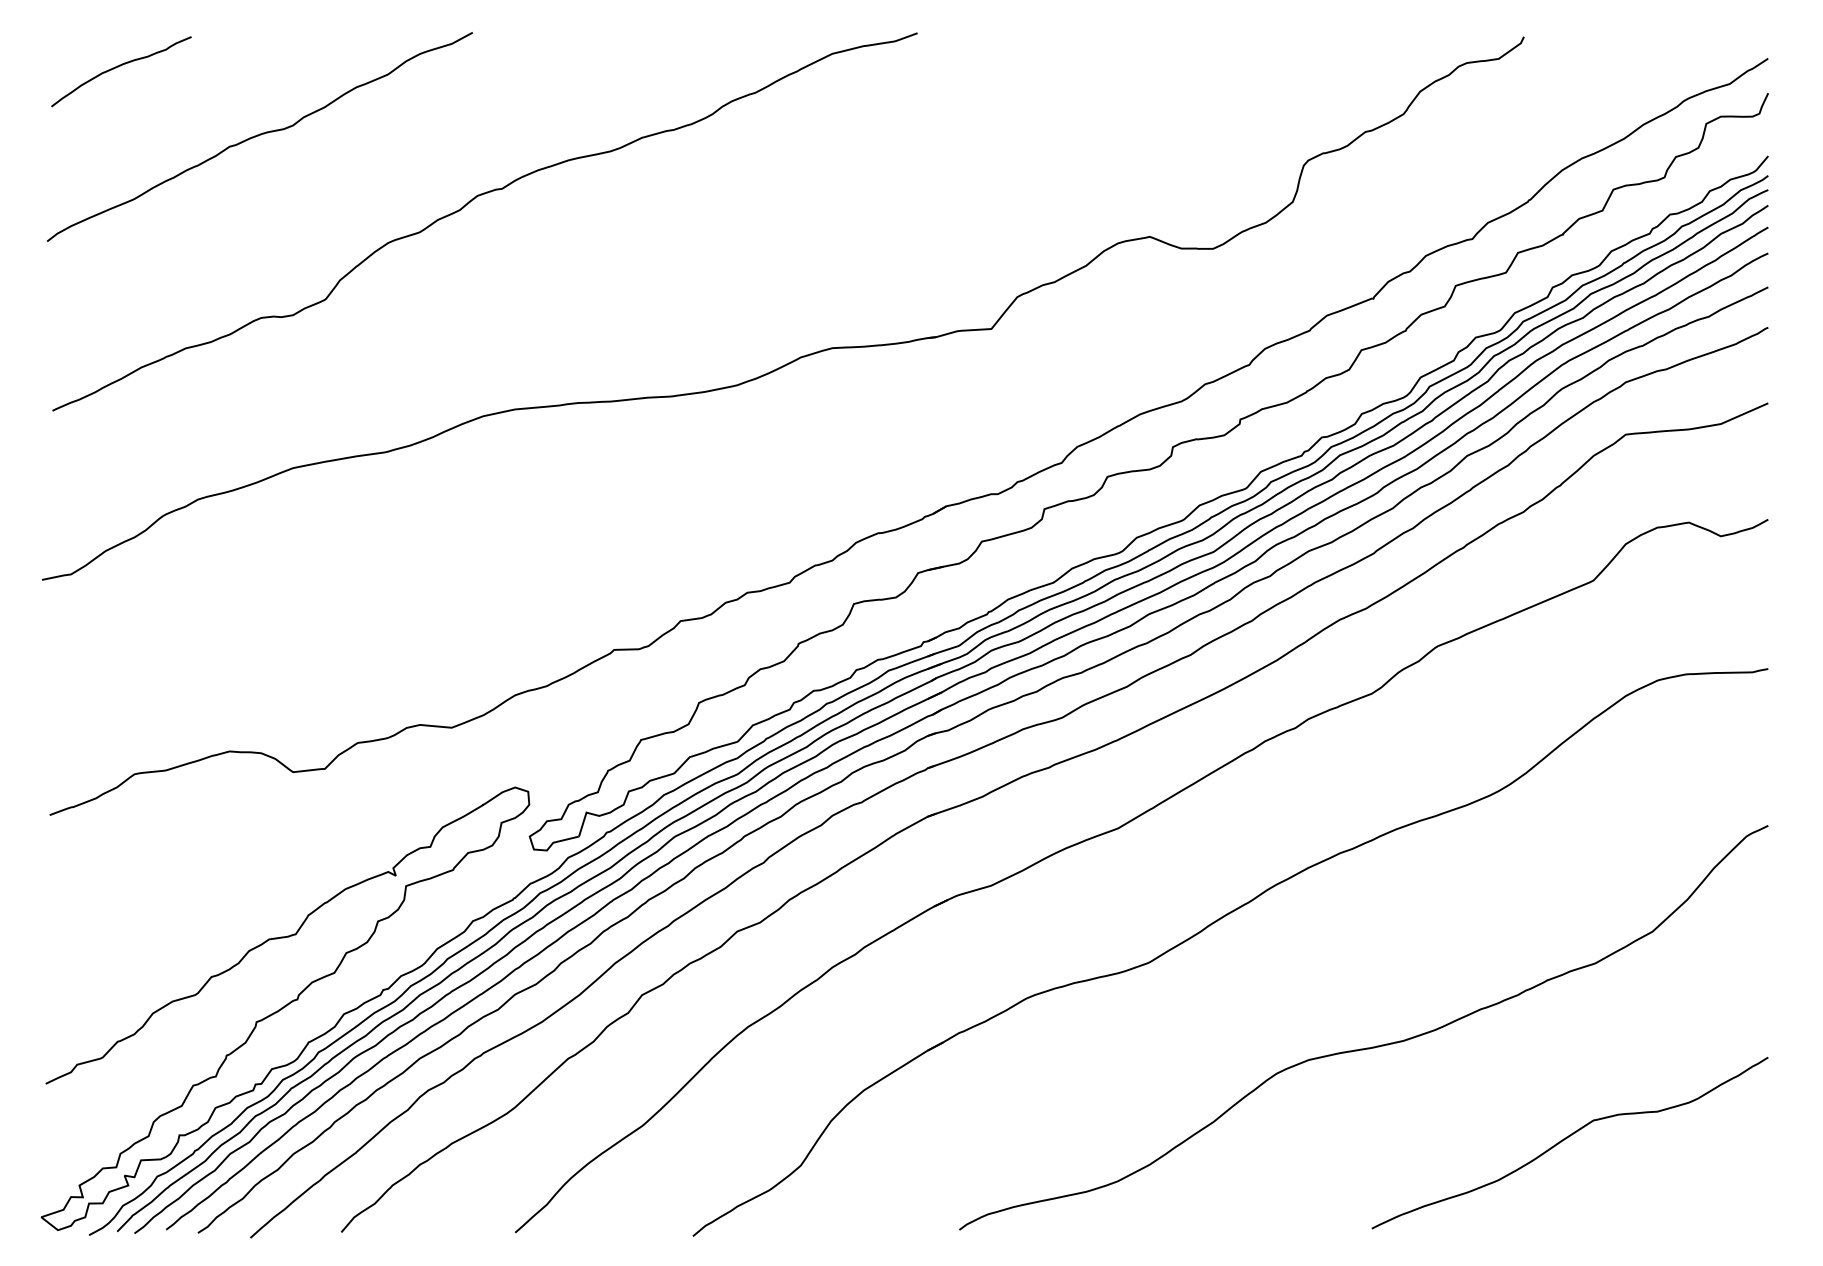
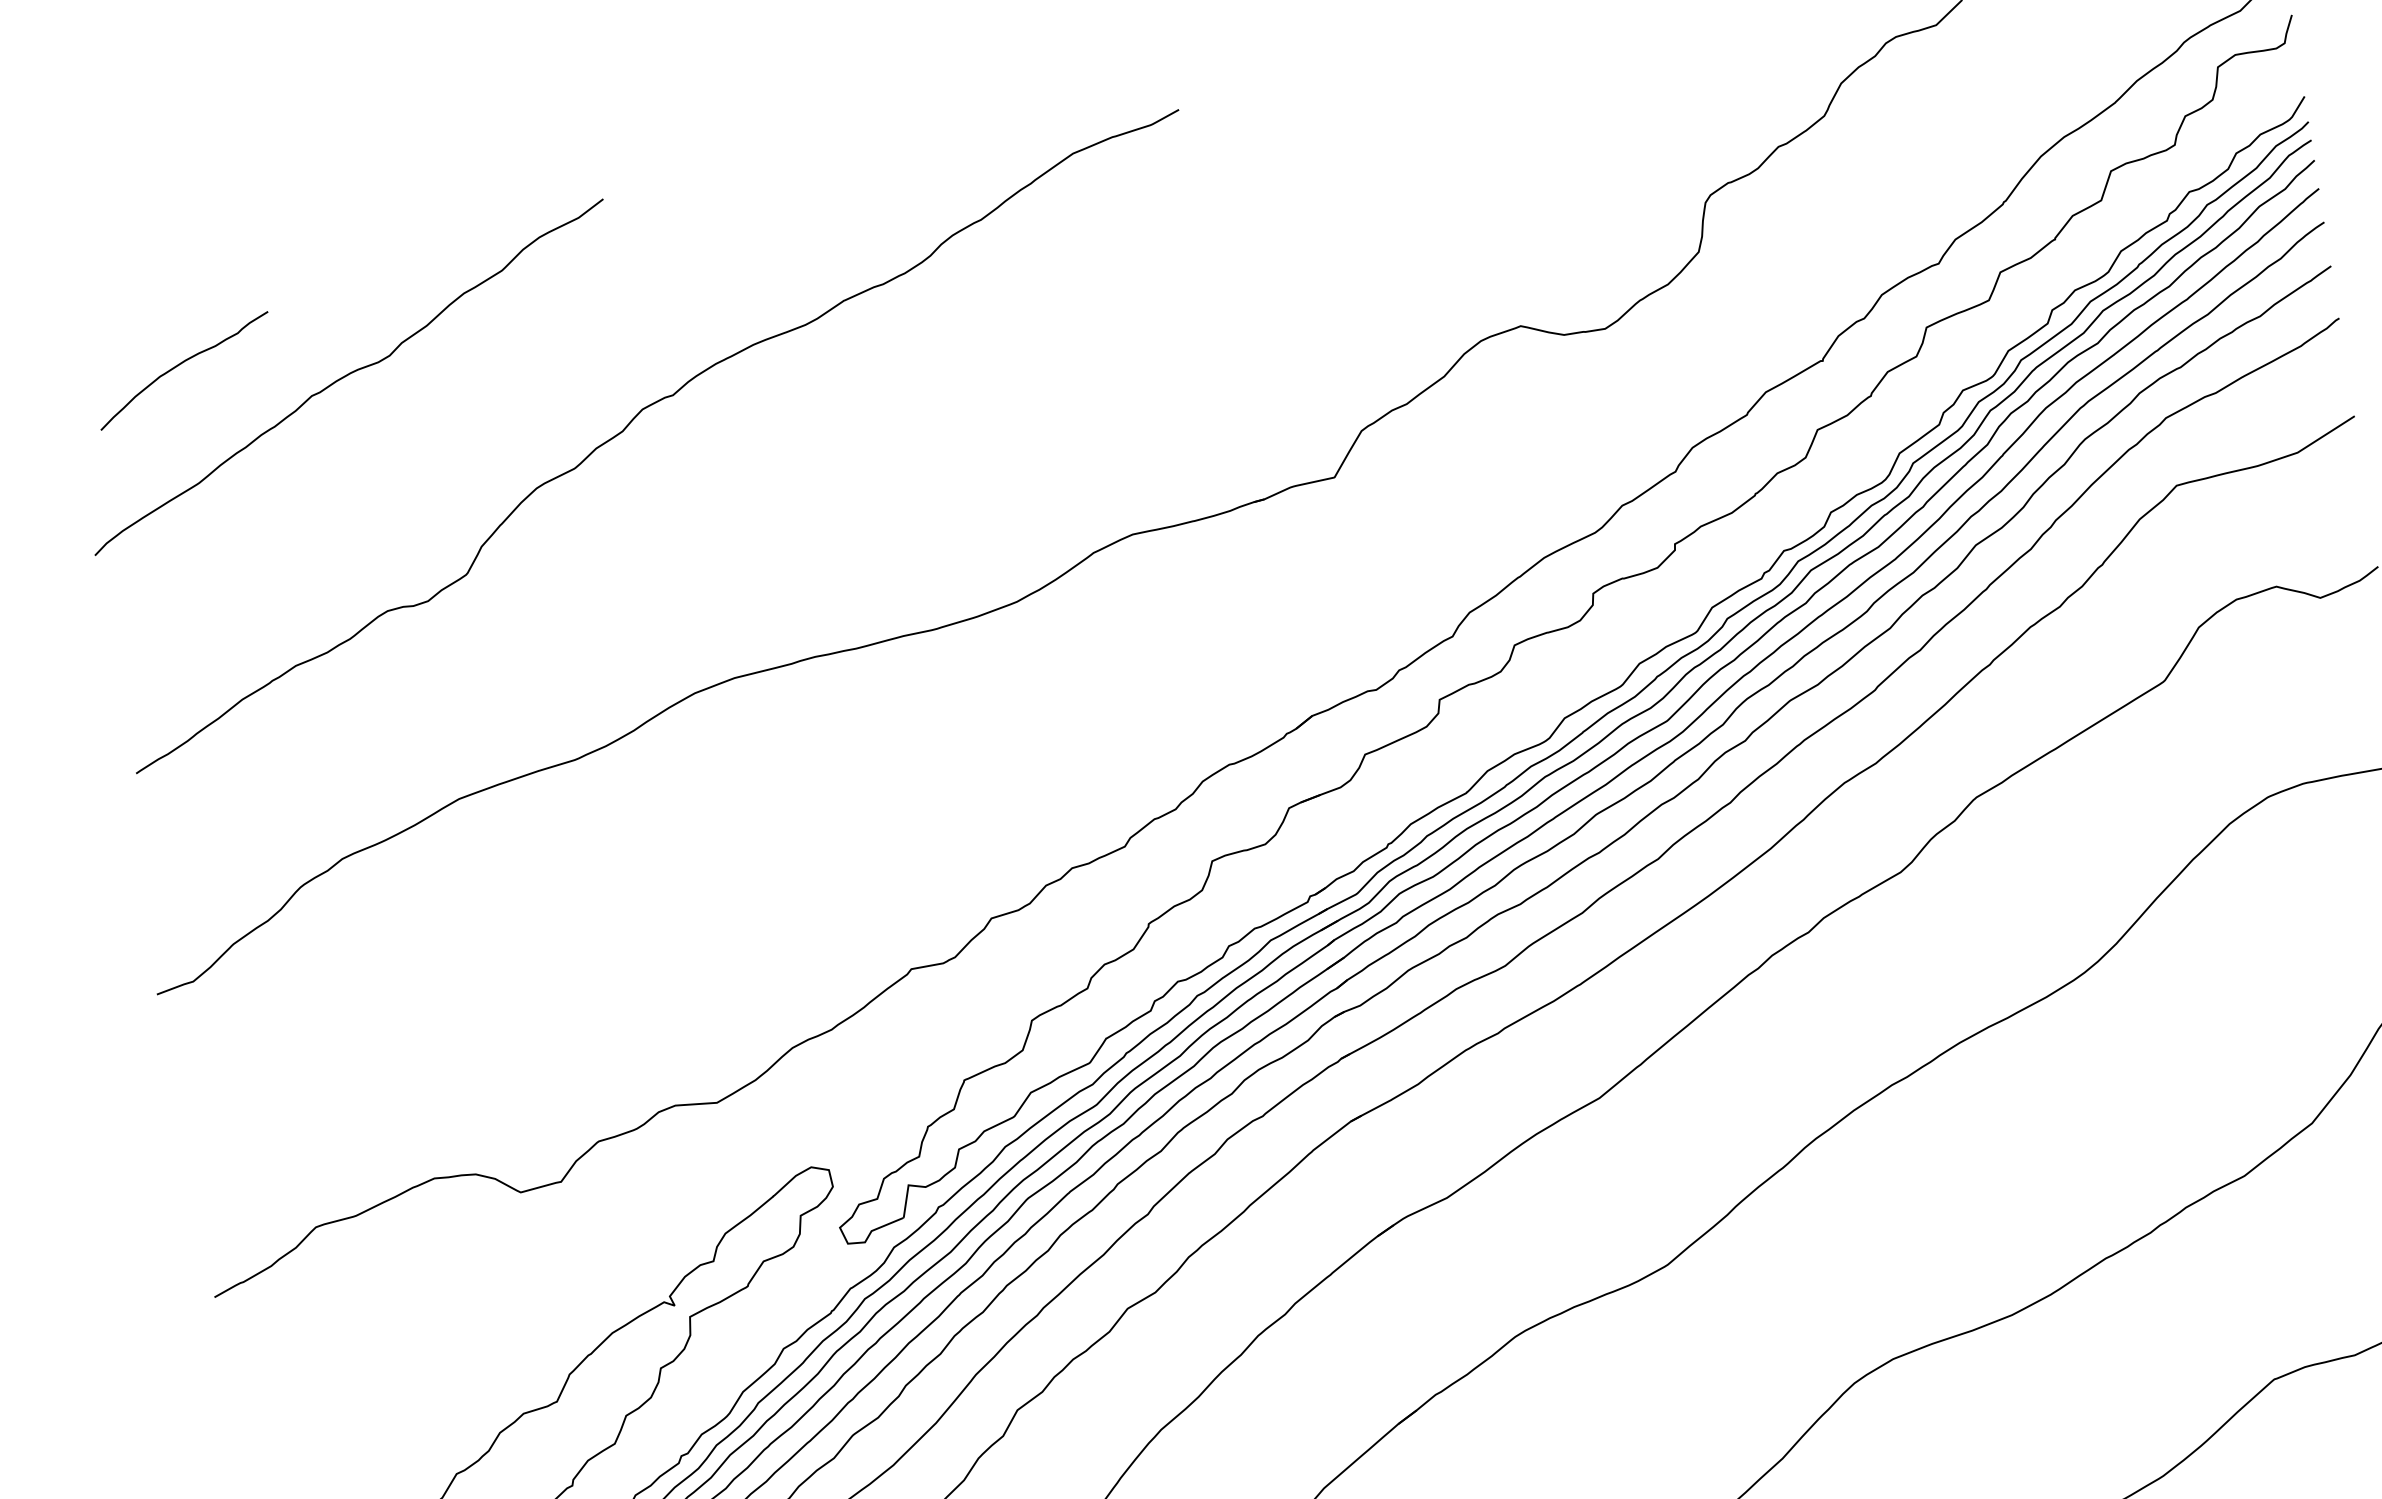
curve: (118, 67) -> (179, 366), moved

